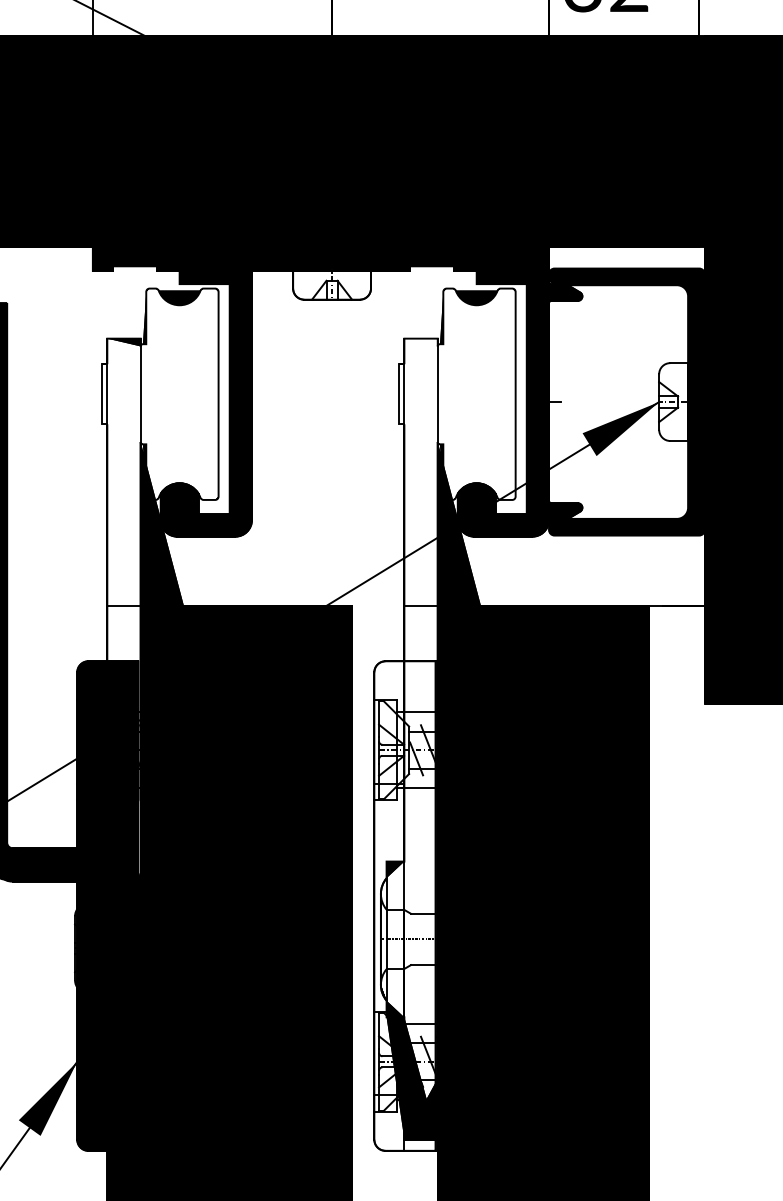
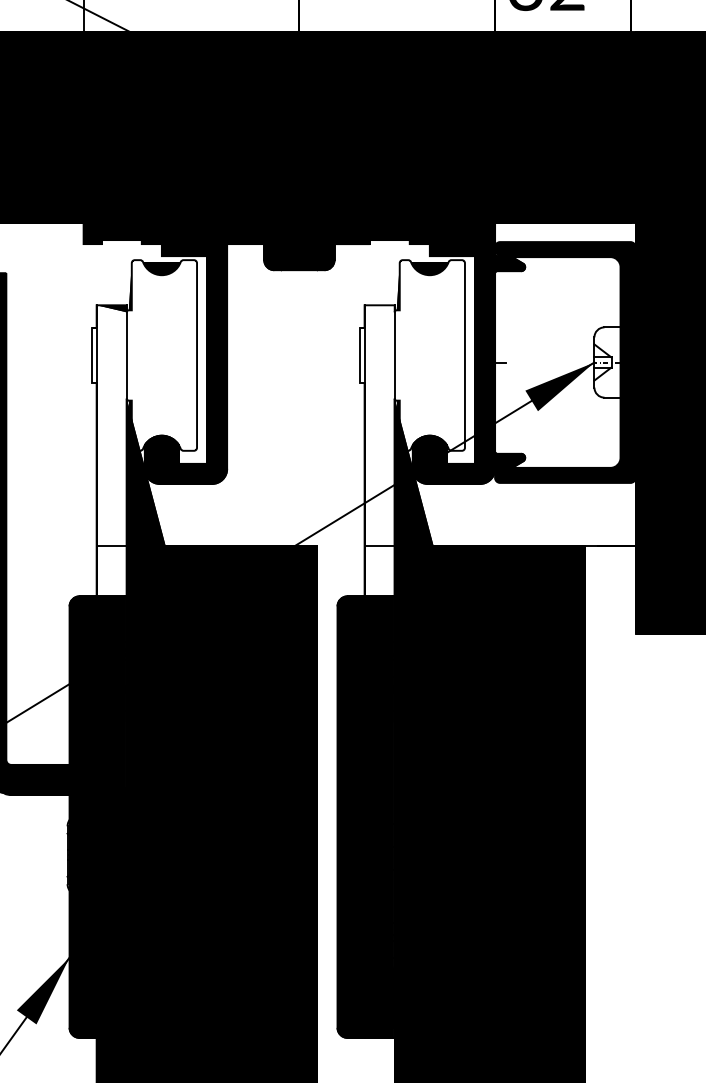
fill: (332, 284) -> (299, 256), added
fill: (404, 905) -> (364, 816), added

